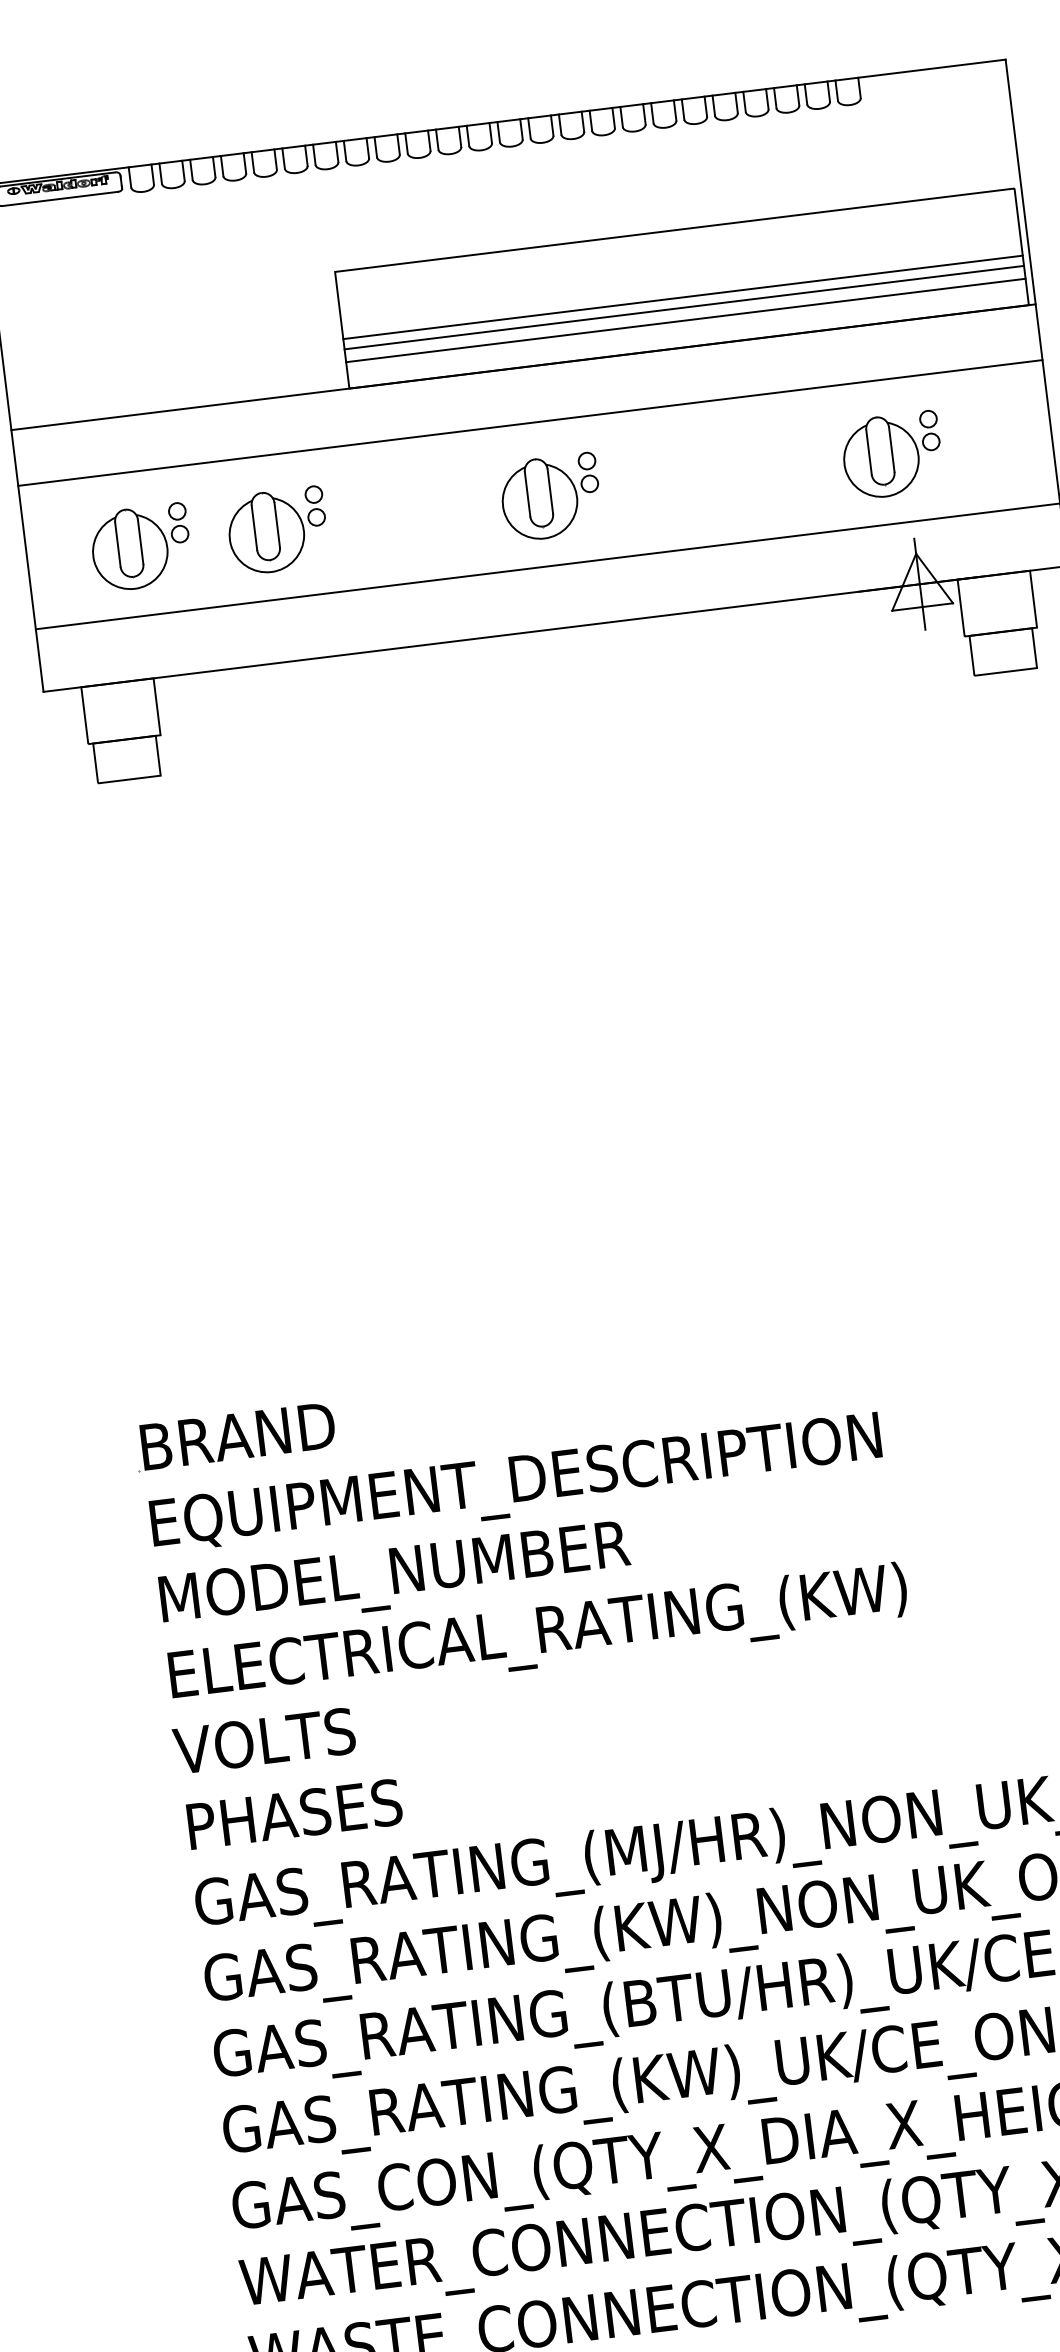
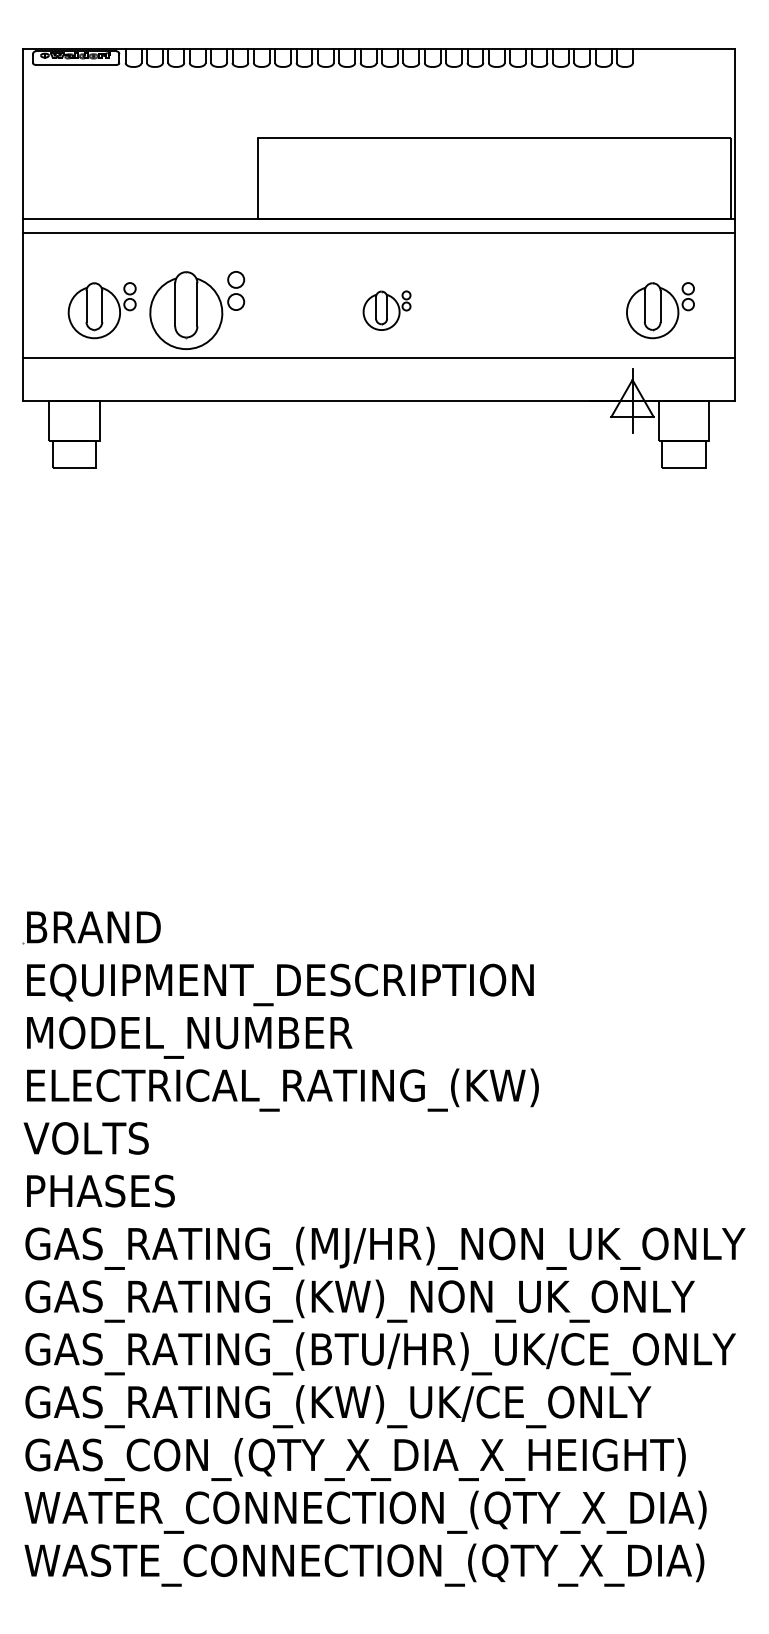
line: (683, 297) -> (494, 184), removed
line: (684, 307) -> (494, 191), removed
line: (685, 320) -> (494, 200), removed
line: (530, 422) -> (379, 232), moved
part: (892, 455) -> (660, 310), moved
part: (550, 497) -> (386, 310), size x0.7
part: (276, 530) -> (196, 310), size x1.4

